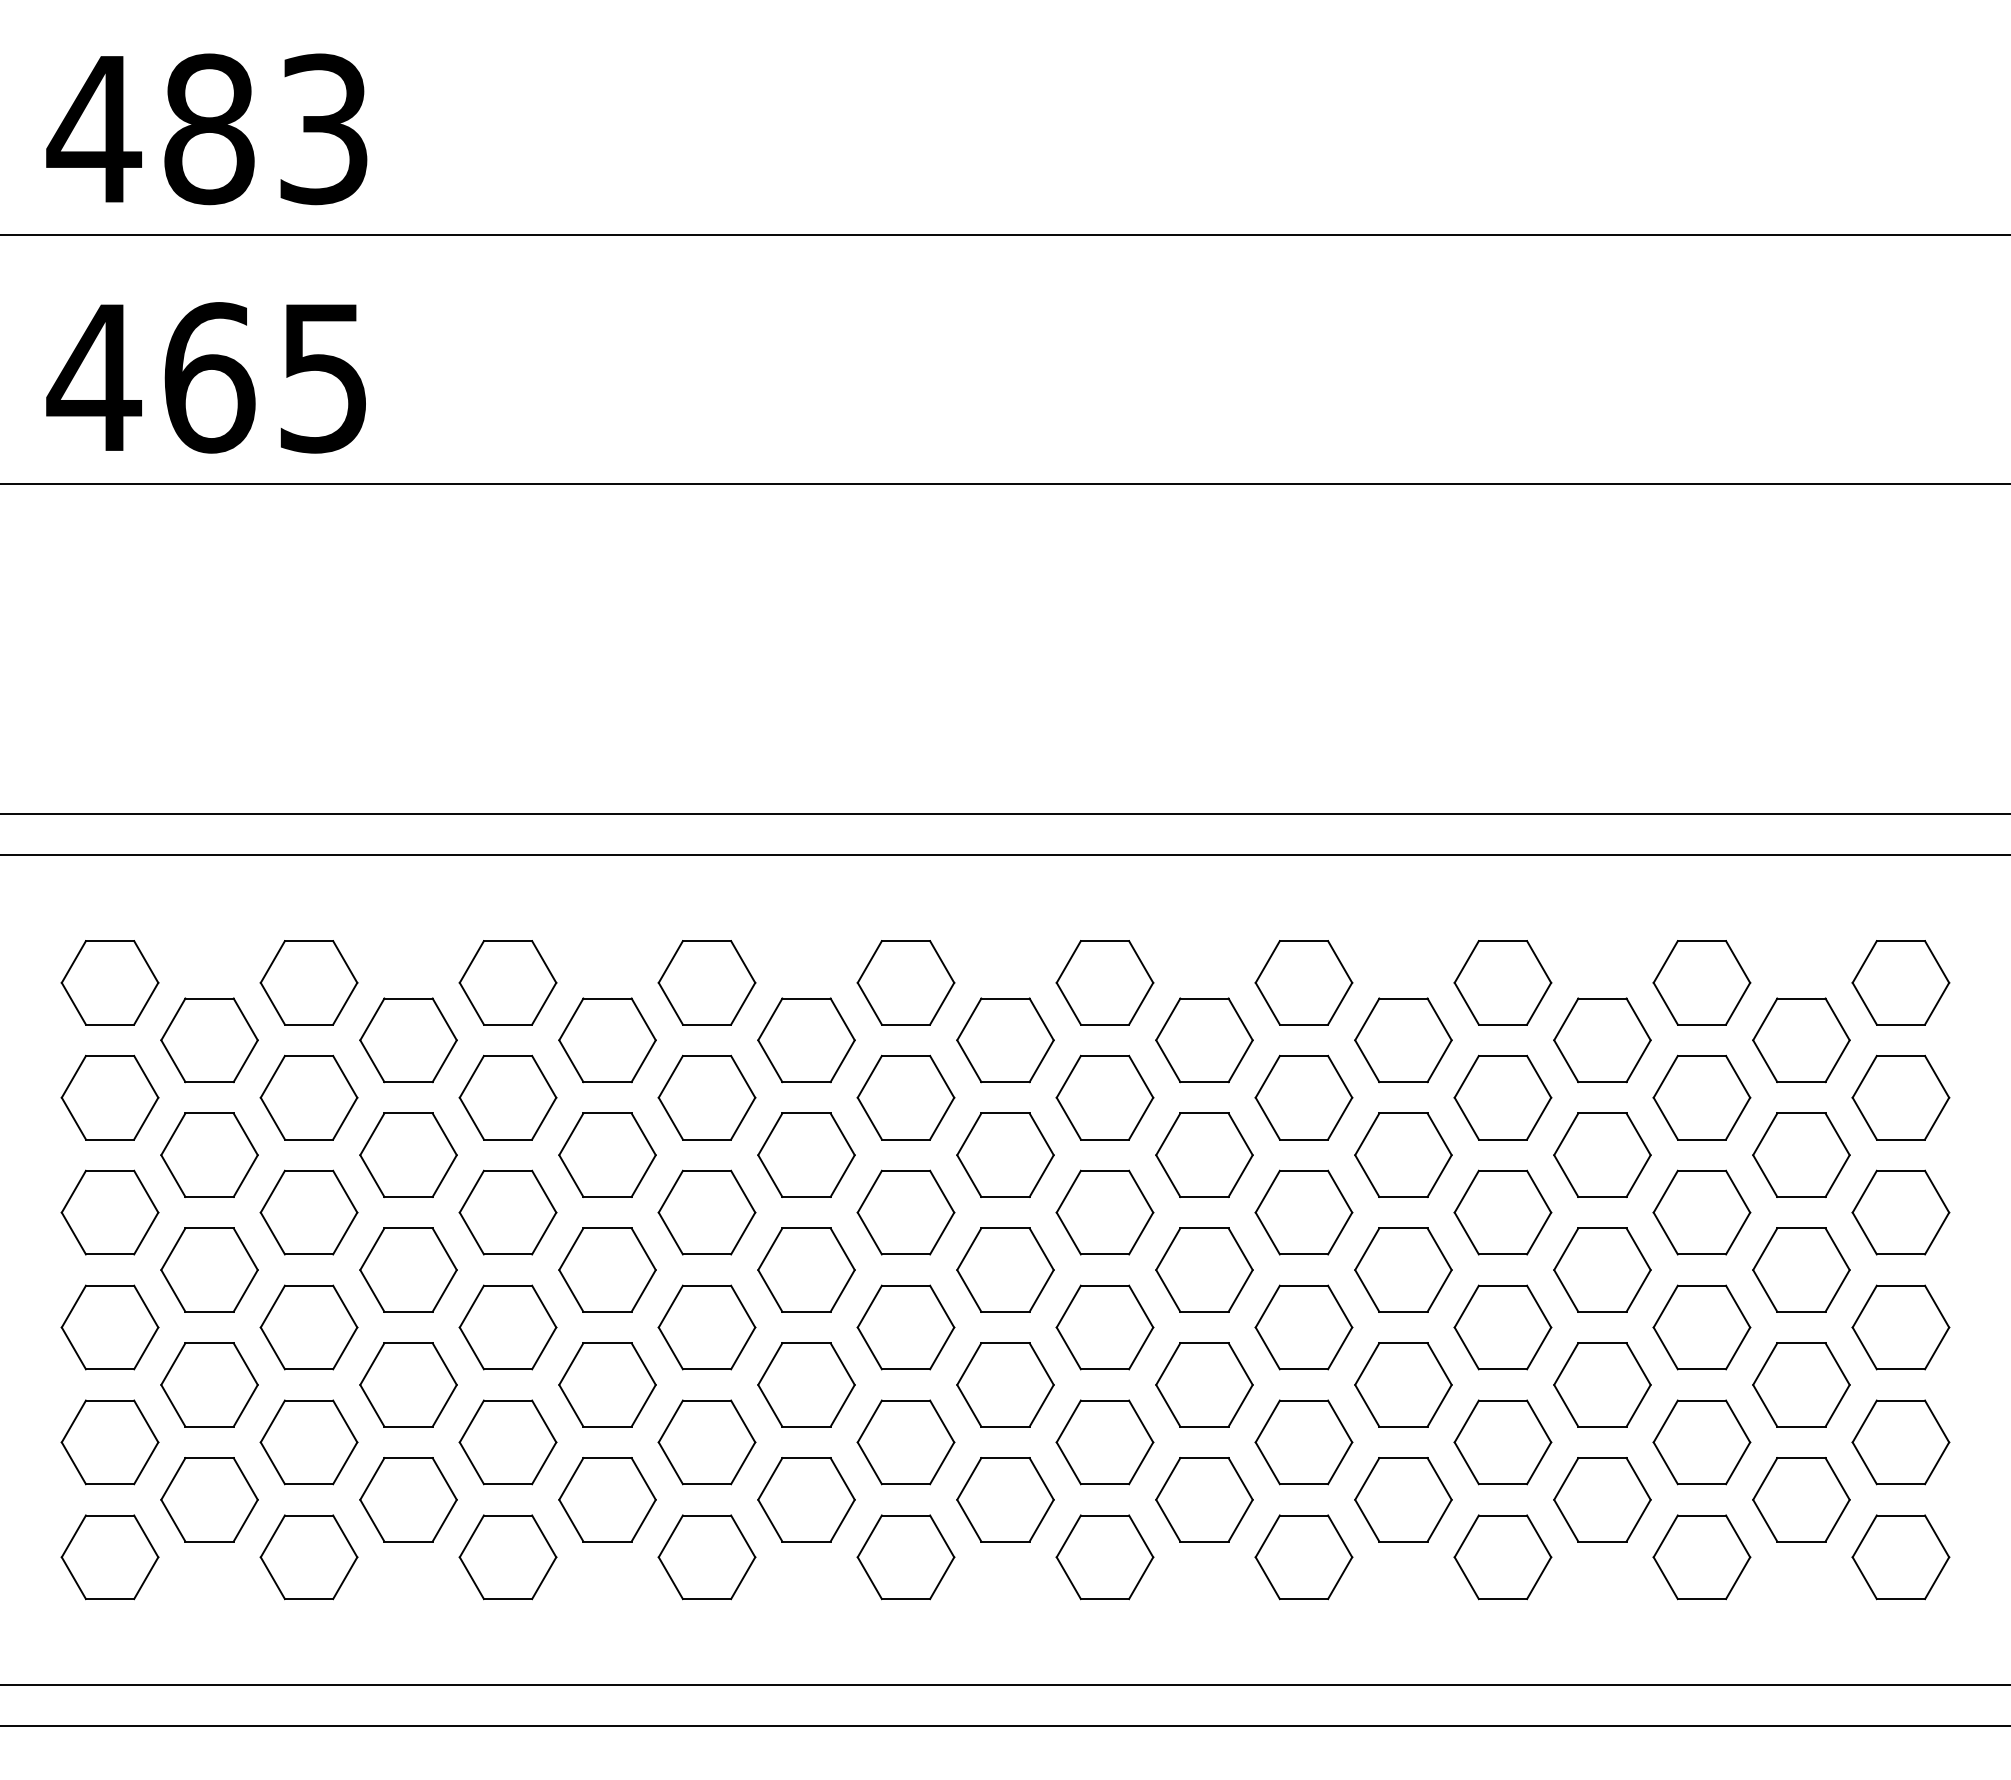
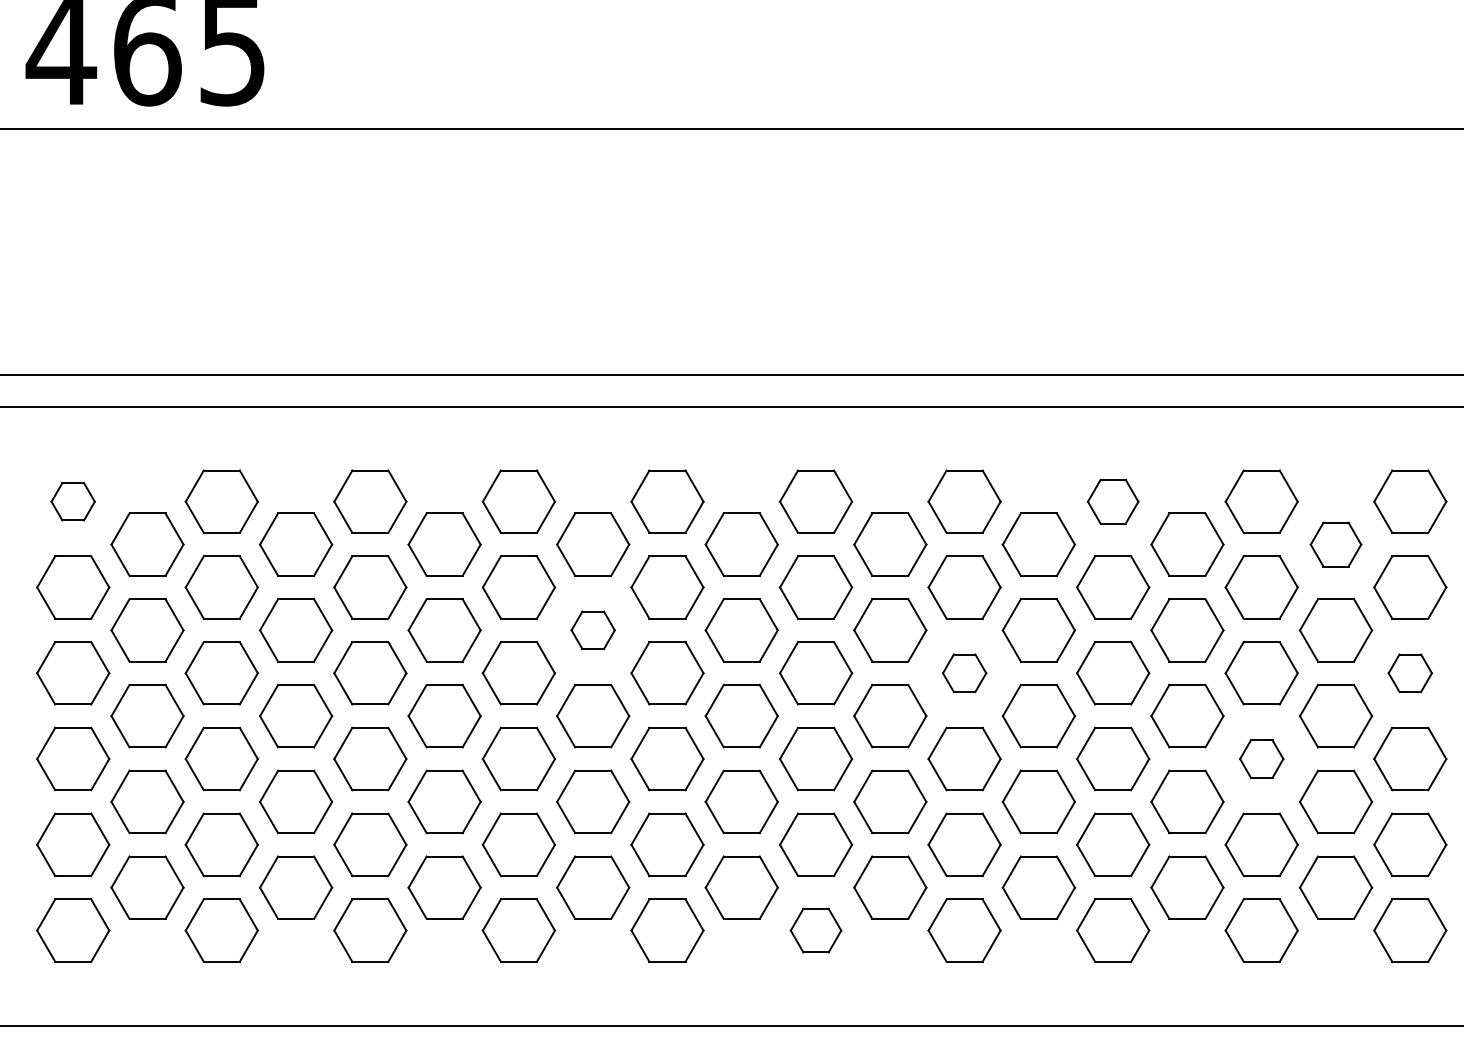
part: (109, 982) -> (72, 501), size x0.6
part: (1502, 982) -> (1112, 501), size x0.7
part: (1801, 1040) -> (1336, 544), size x0.7
part: (806, 1154) -> (593, 629), size x0.6
part: (1303, 1212) -> (964, 673), size x0.6
part: (1900, 1212) -> (1409, 673), size x0.6
part: (1701, 1327) -> (1261, 759), size x0.6
part: (1104, 1557) -> (815, 930), size x0.7

